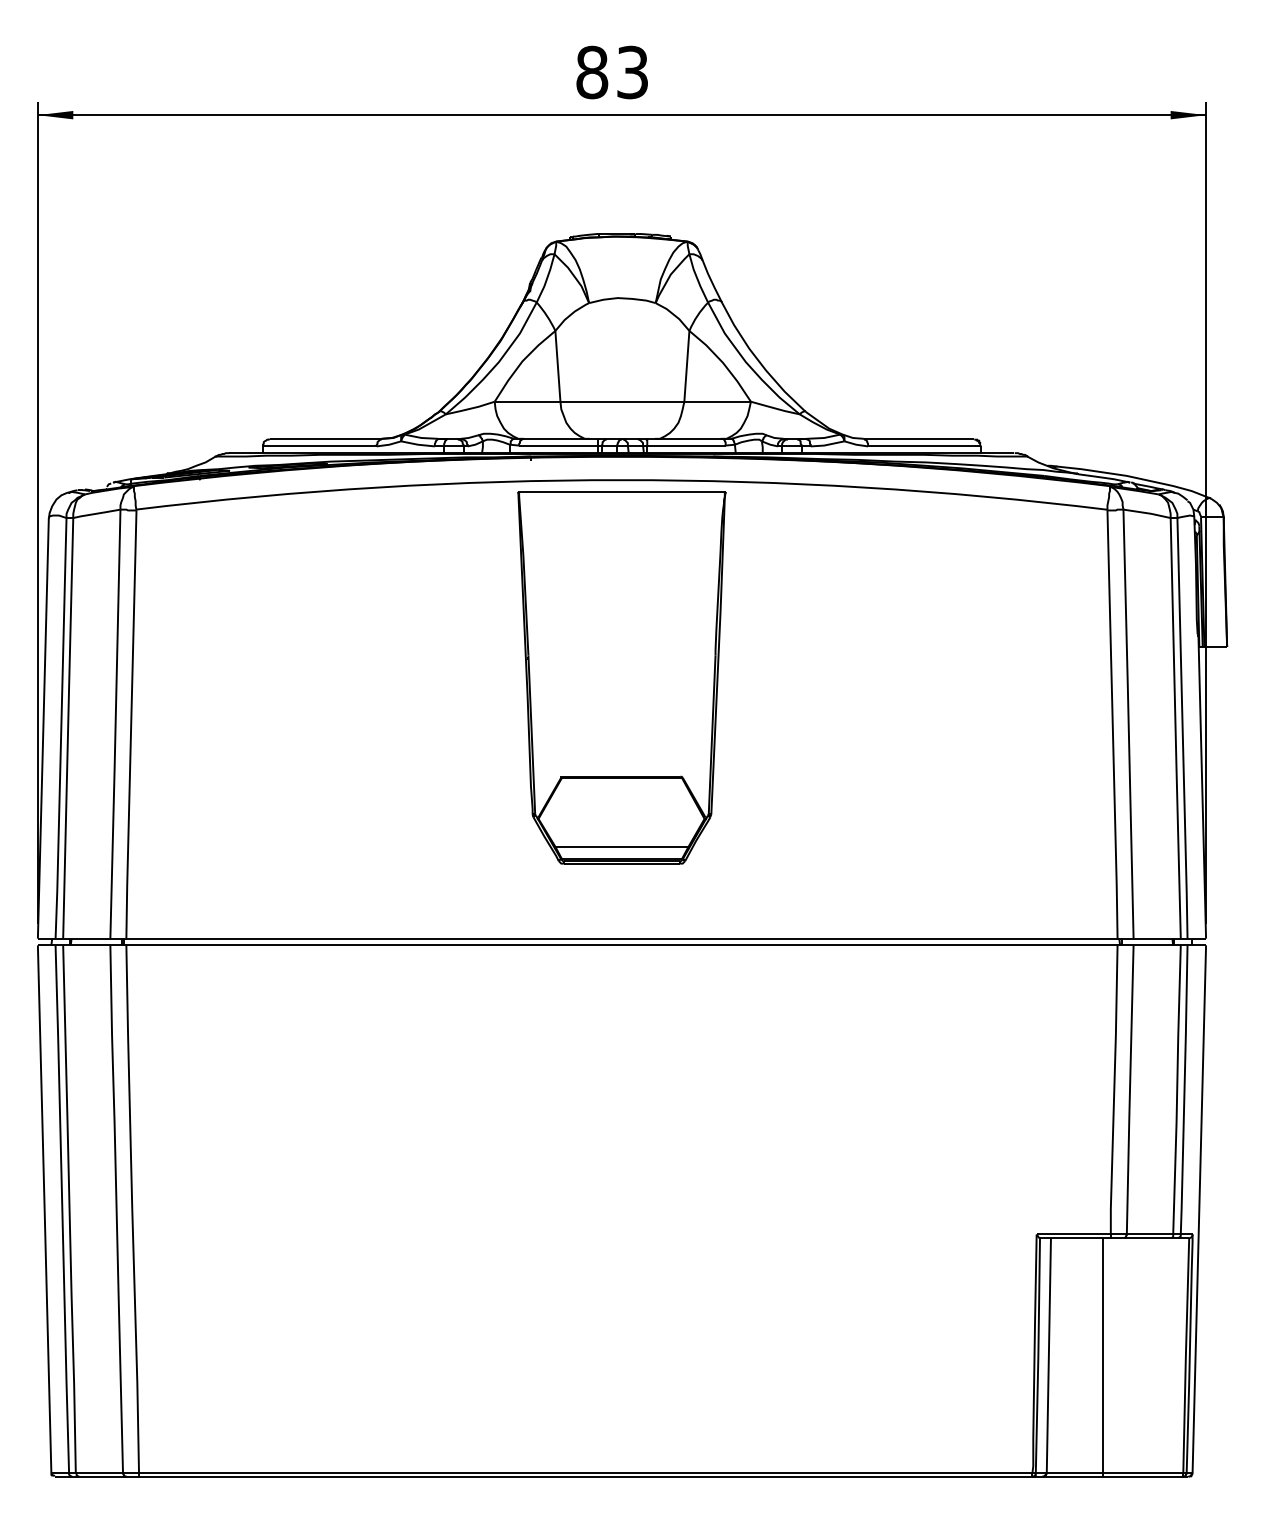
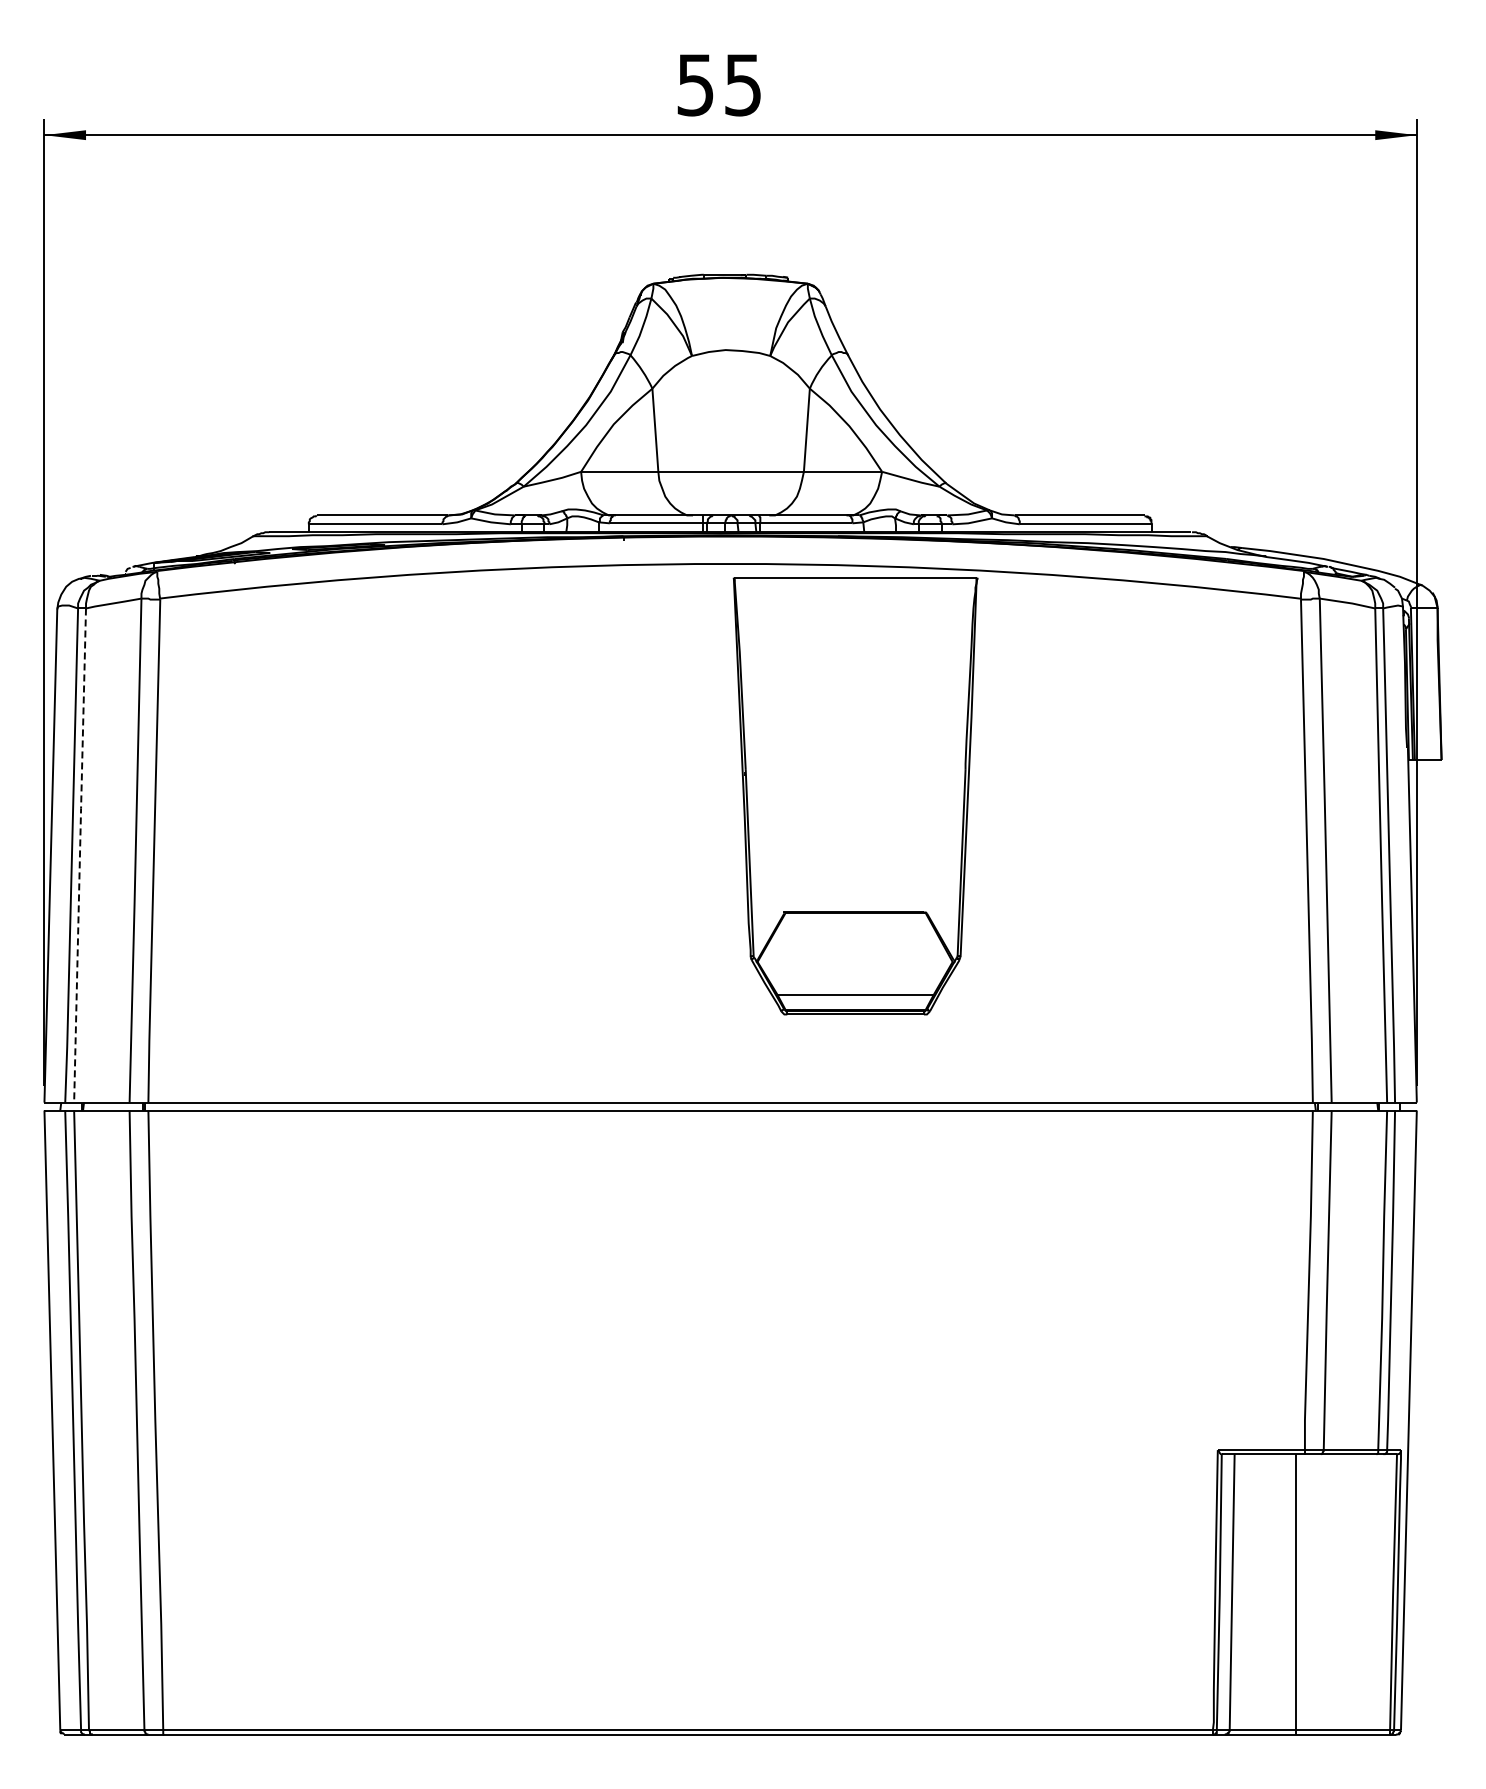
text: (612, 72) -> (719, 84), 83 -> 55
part: (621, 678) -> (855, 796), moved
line: (67, 728) -> (79, 855), solid -> dashed

